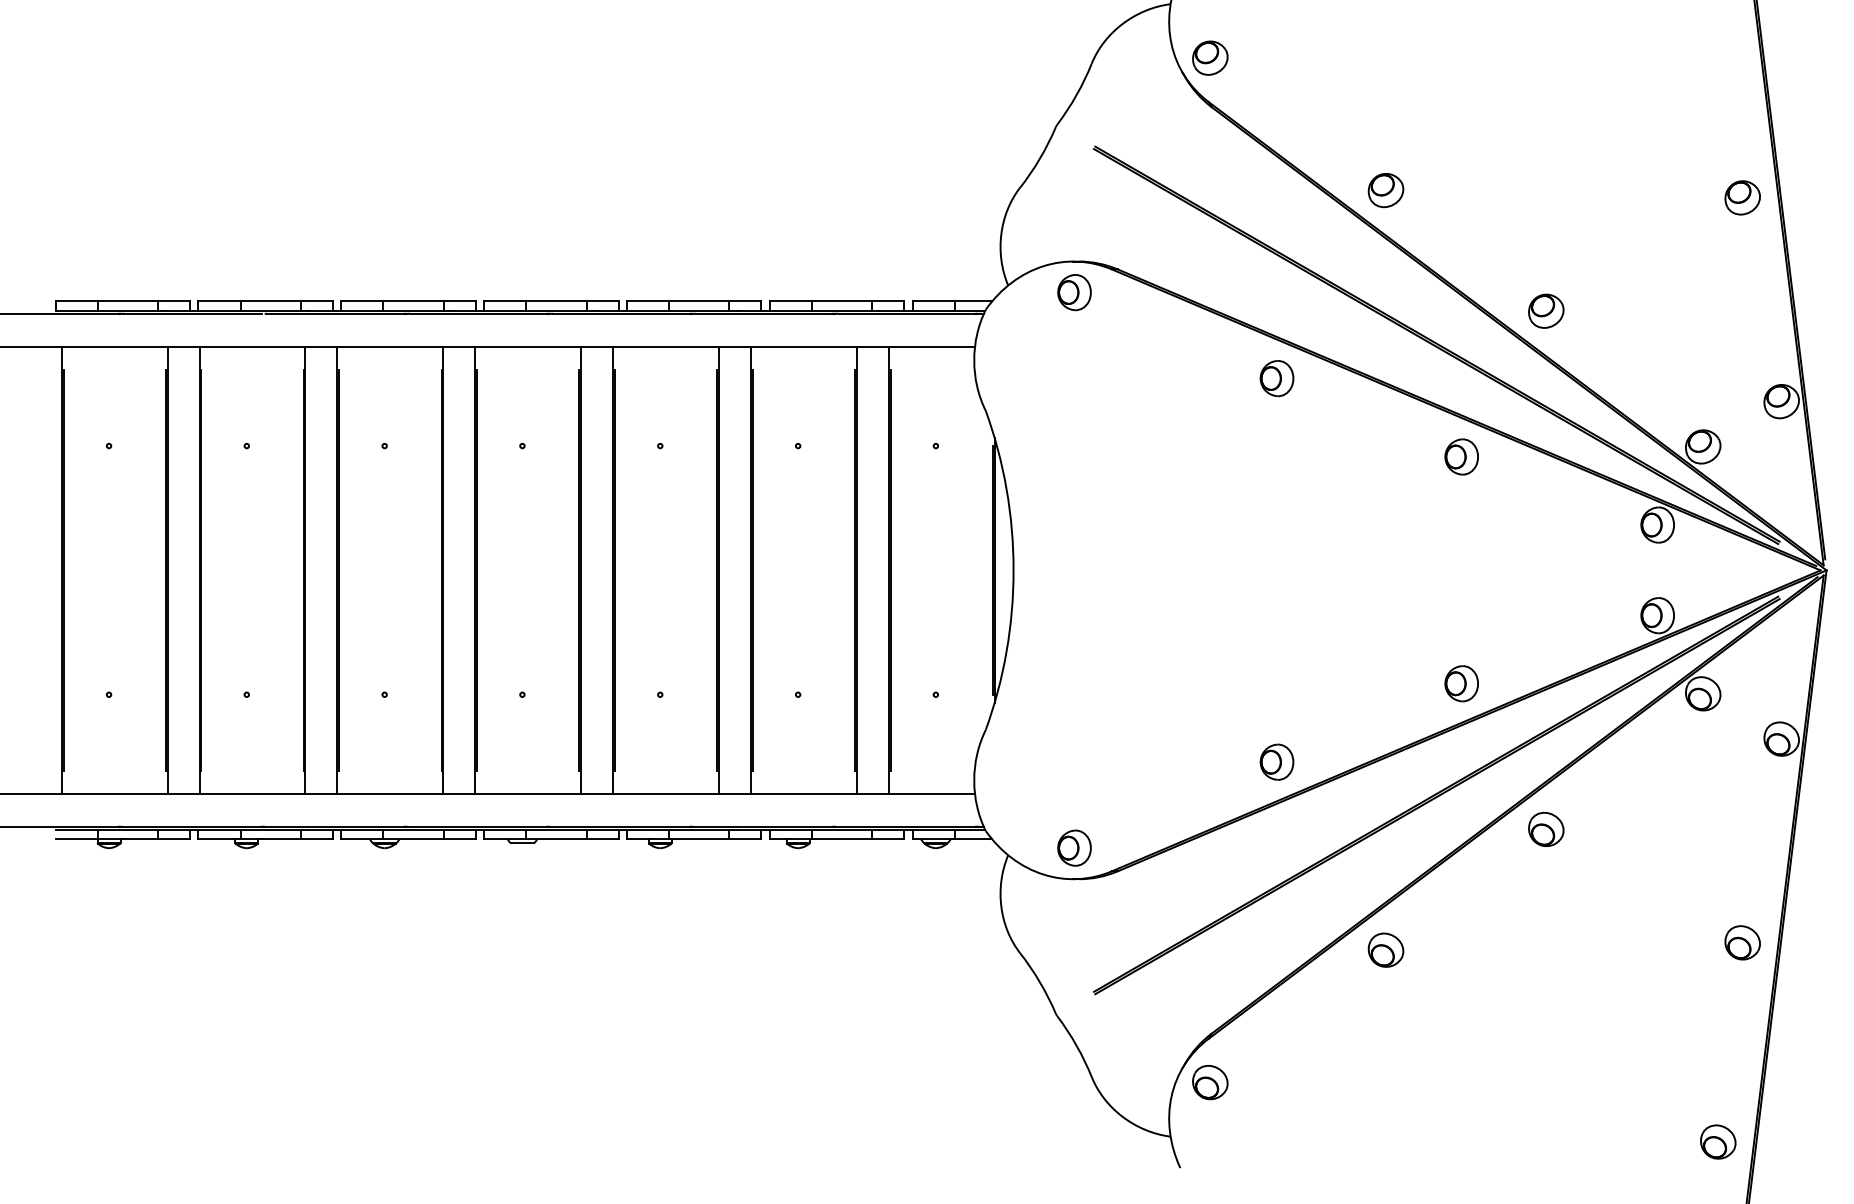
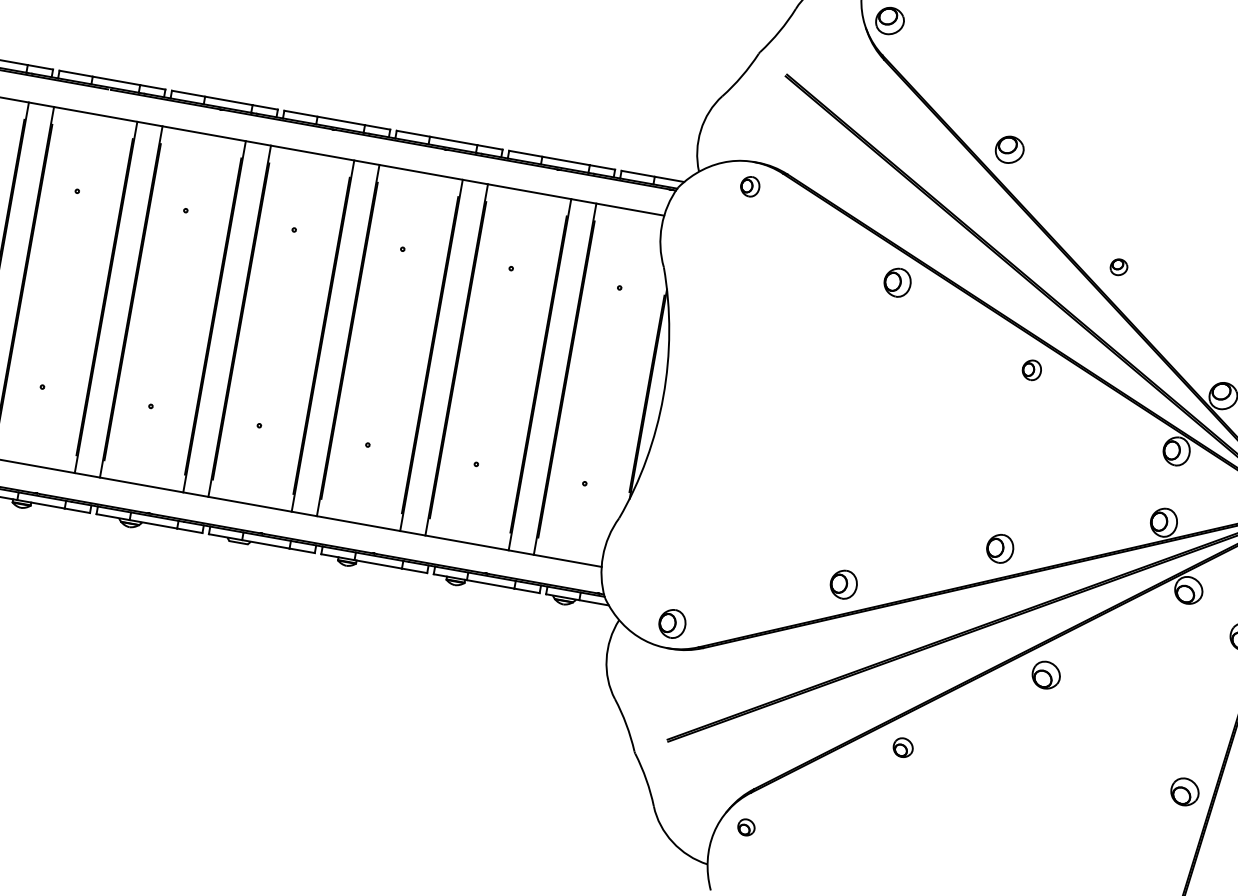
part: (1074, 292) -> (750, 186), size x0.7
part: (1546, 310) -> (1119, 266), size x0.6
part: (1461, 456) -> (1031, 369), size x0.7
part: (1385, 949) -> (902, 747), size x0.7
part: (1210, 1082) -> (746, 827), size x0.6

